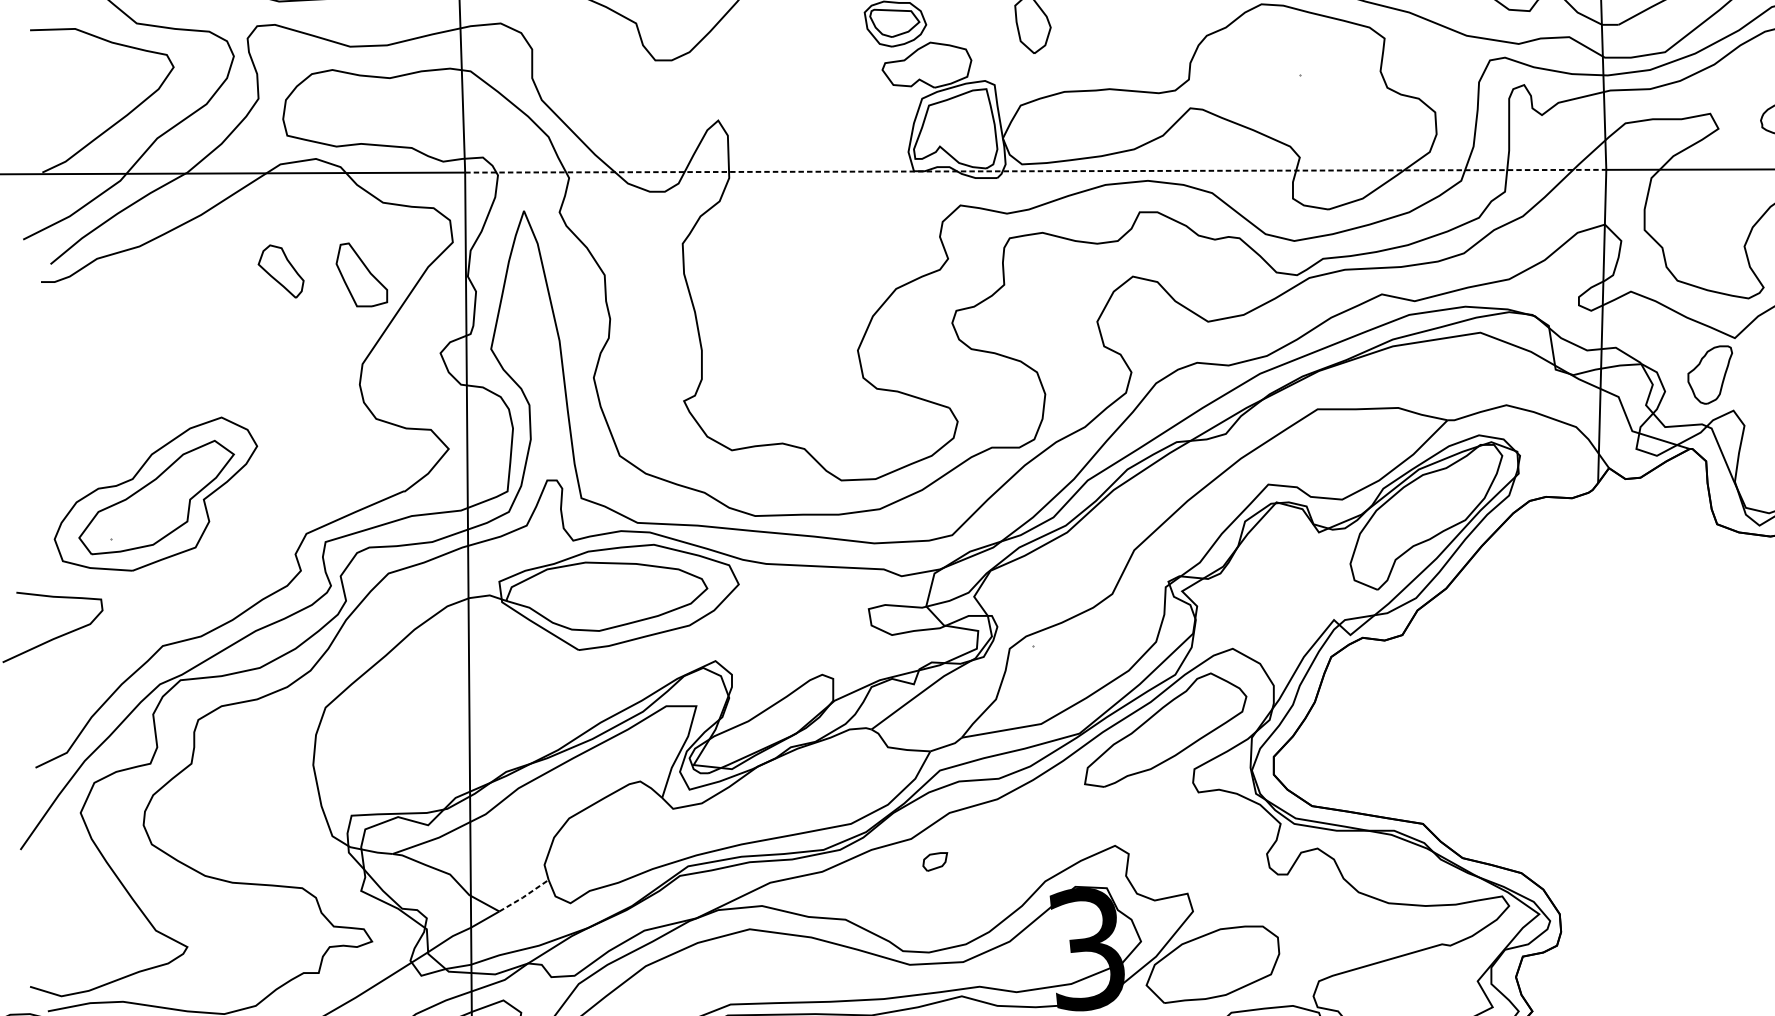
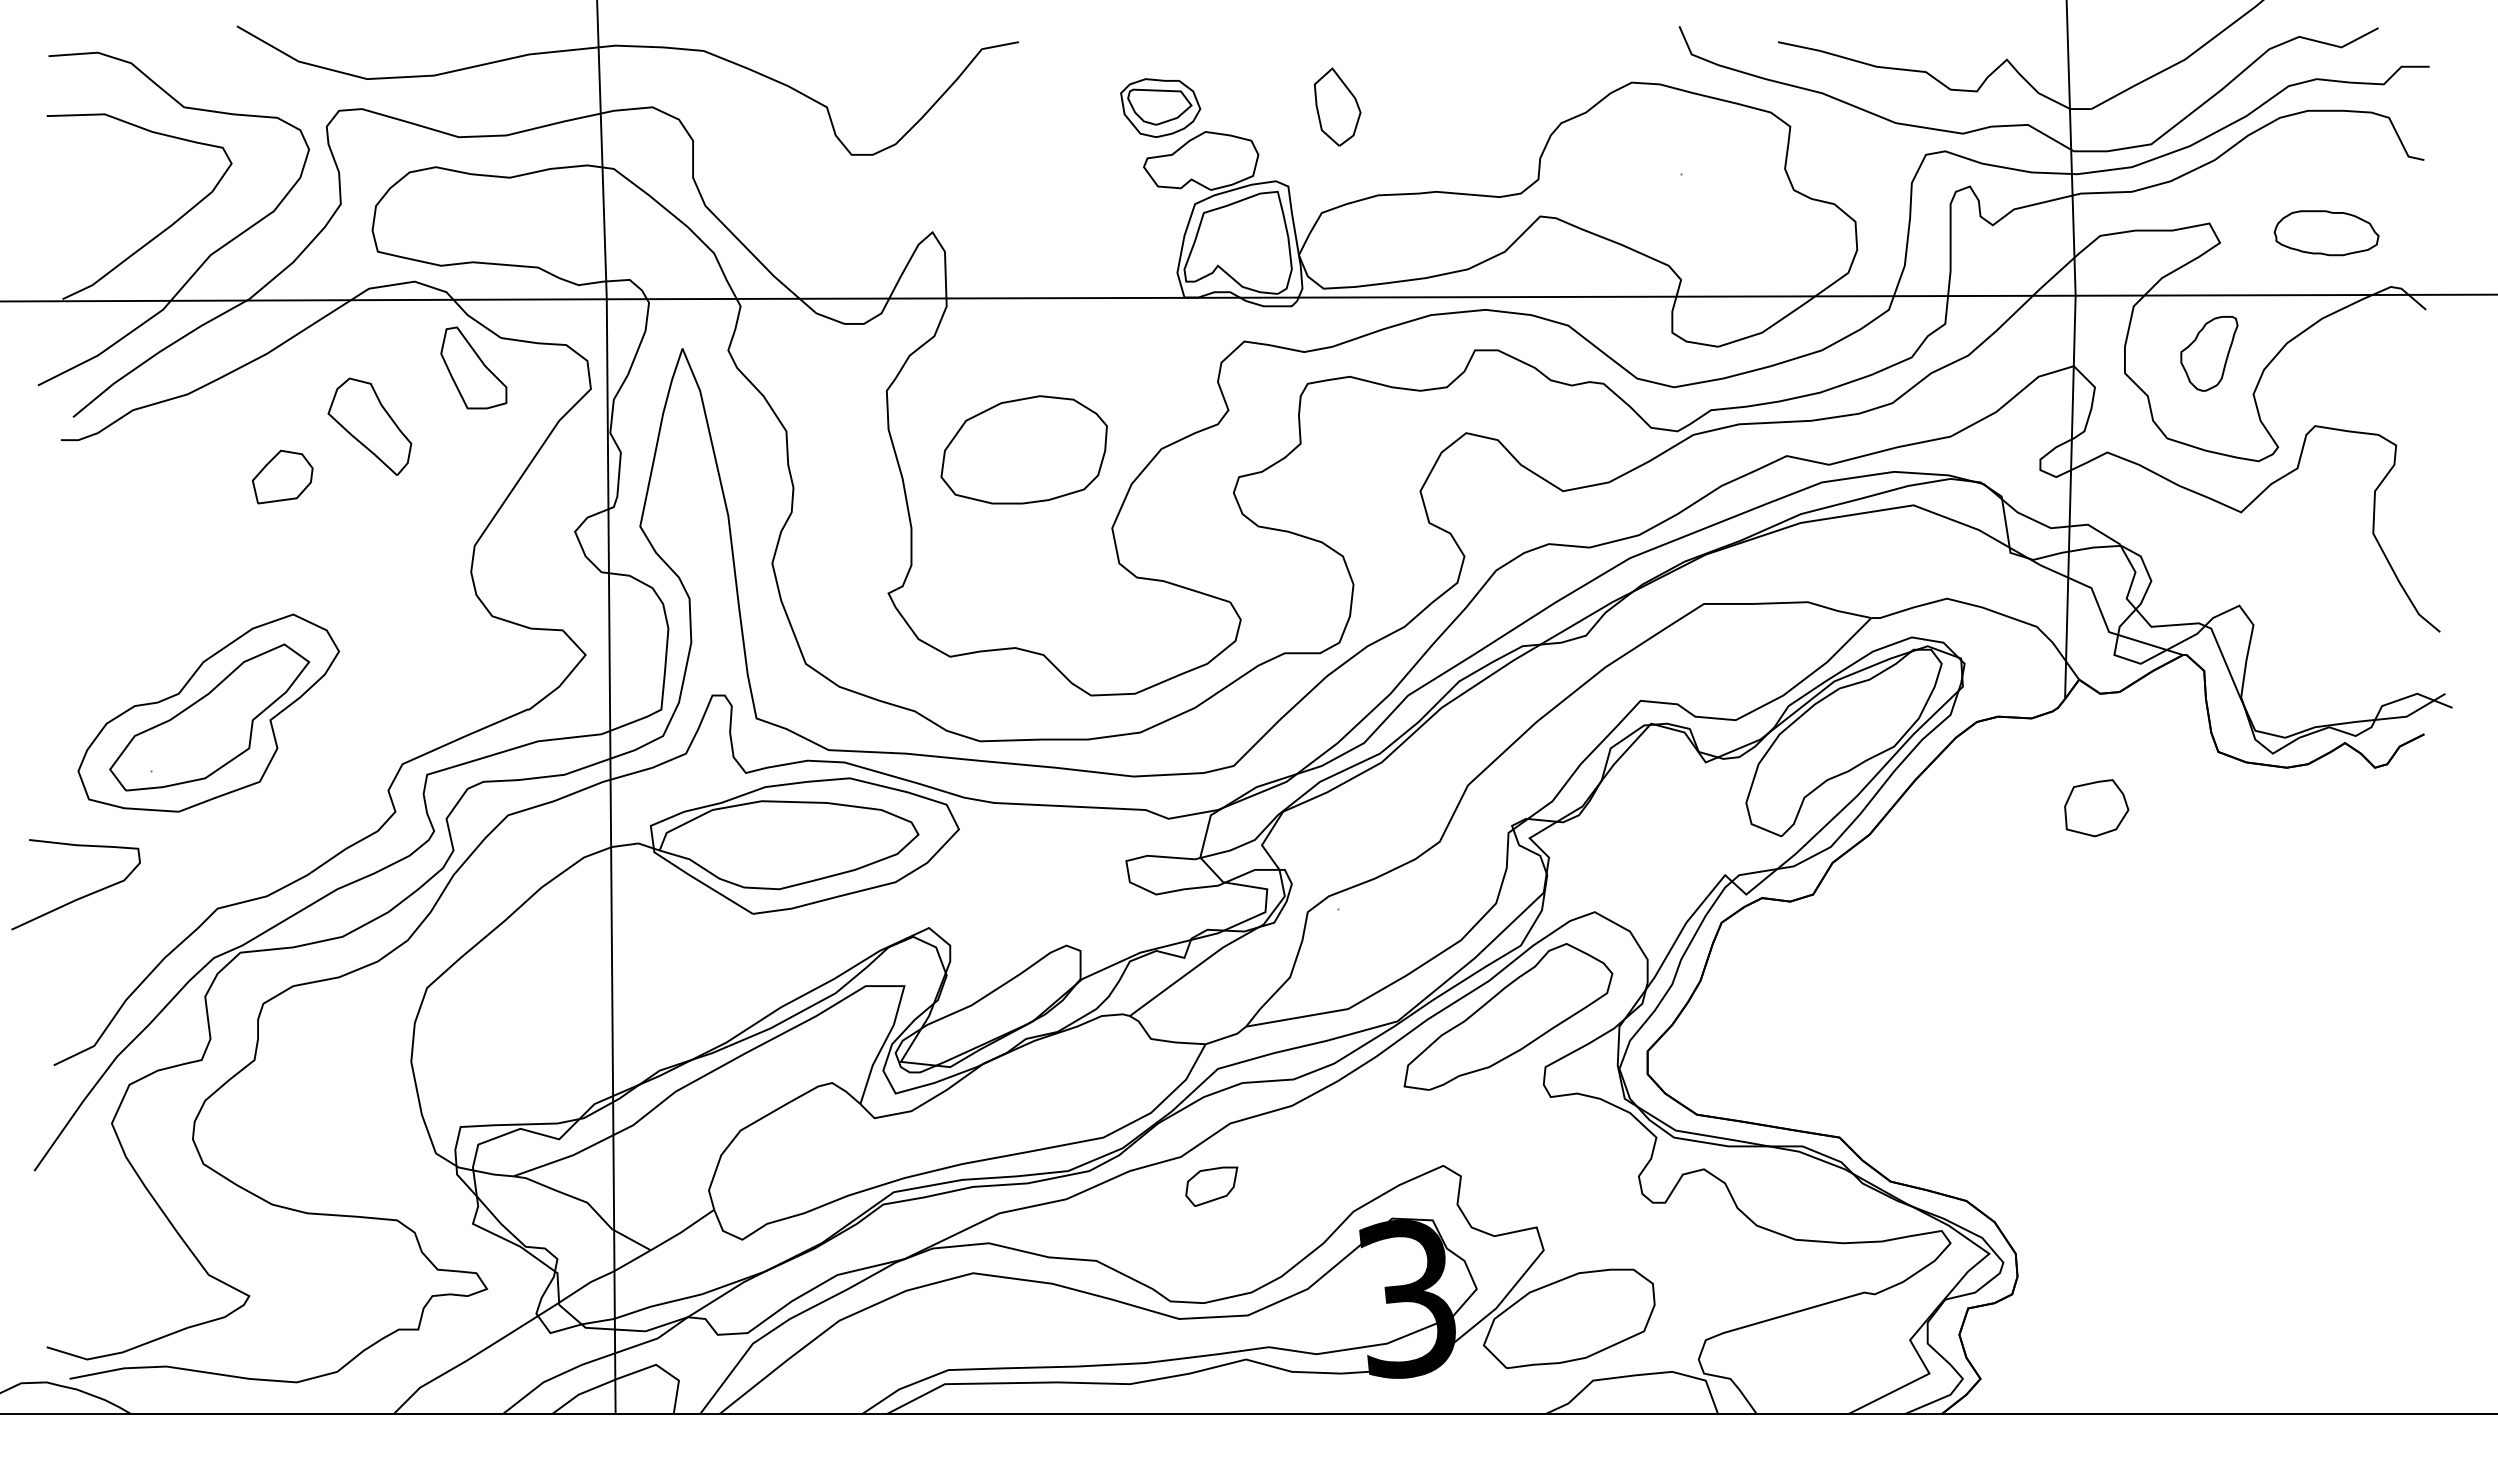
line: (1035, 171) -> (1341, 297), dashed -> solid
part: (280, 271) -> (369, 426), size x1.43
part: (361, 274) -> (473, 367), moved
part: (788, 289) -> (1023, 449), added
part: (213, 310) -> (282, 476), added
part: (1710, 374) -> (2209, 353), moved
part: (1622, 568) -> (2096, 808), added
part: (934, 861) -> (1211, 1186), size x1.67
line: (524, 896) -> (683, 1231), dashed -> solid

